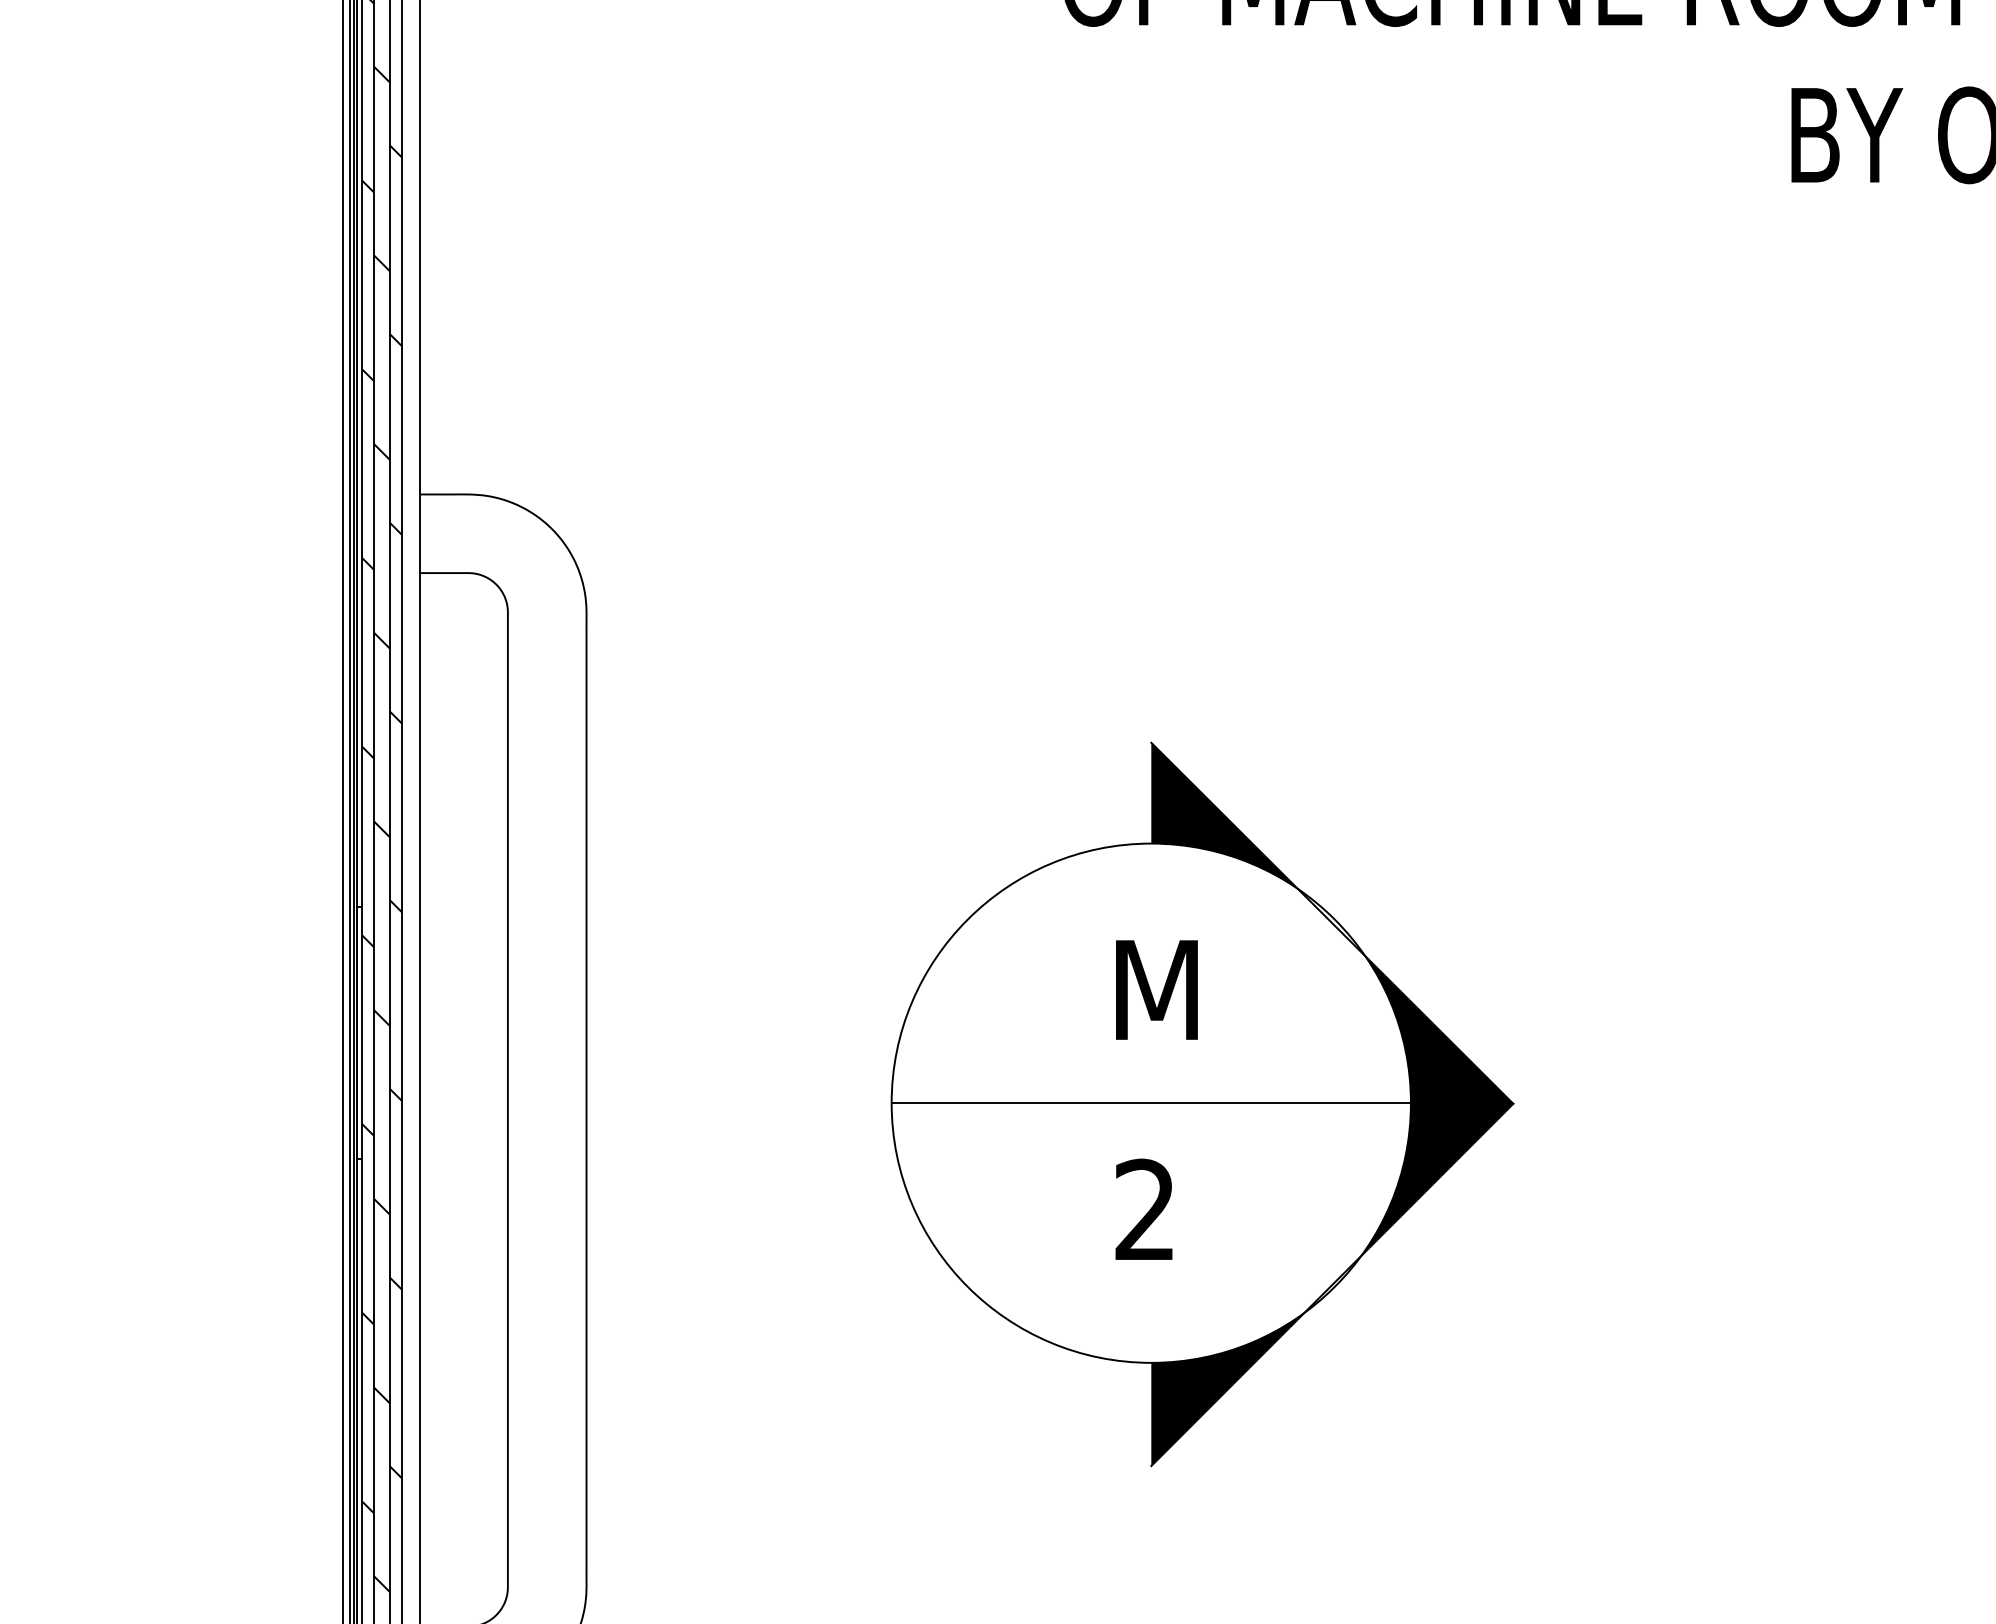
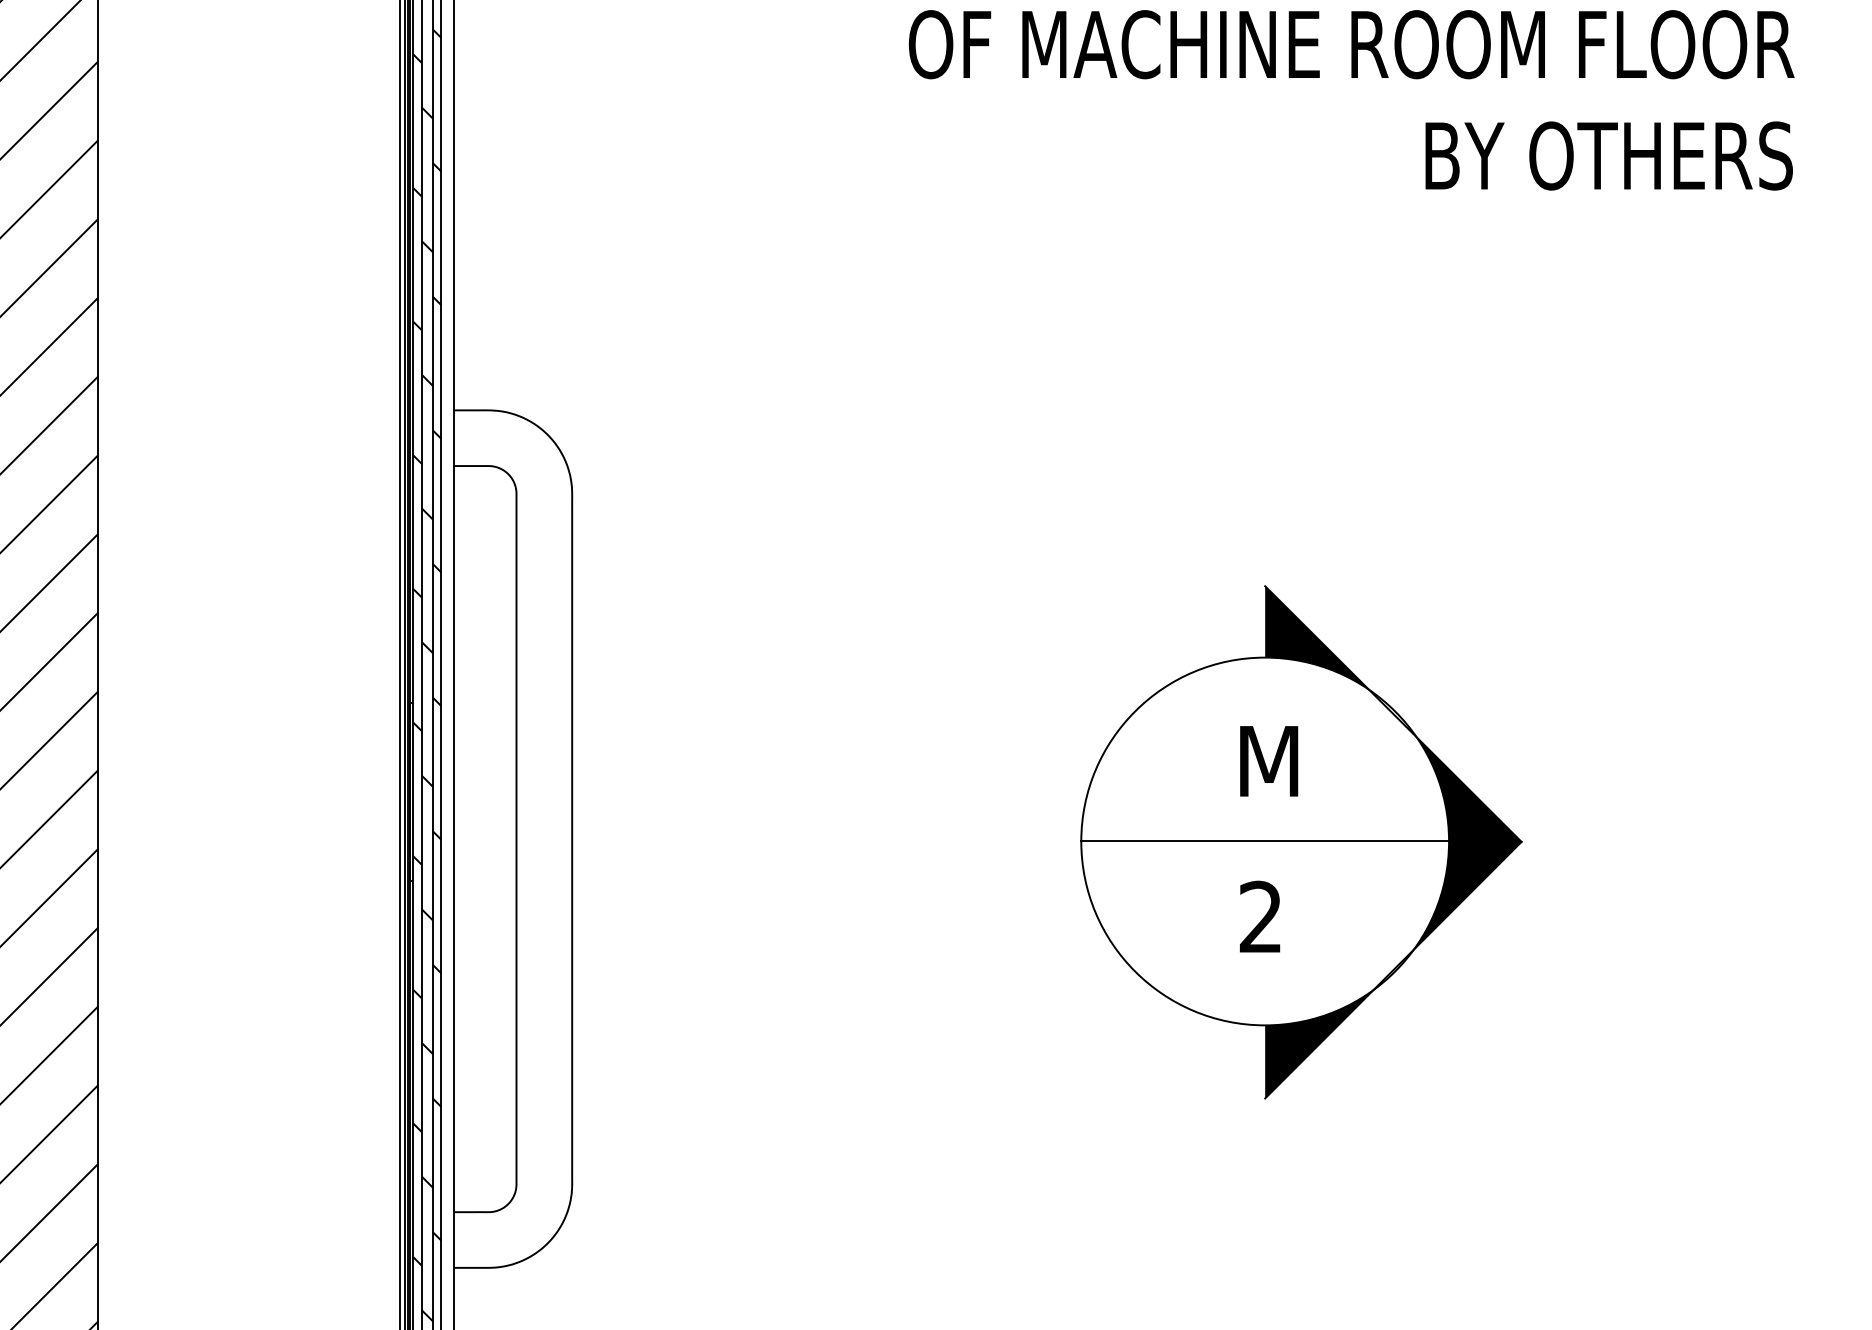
part: (1202, 1104) -> (1301, 842), moved

